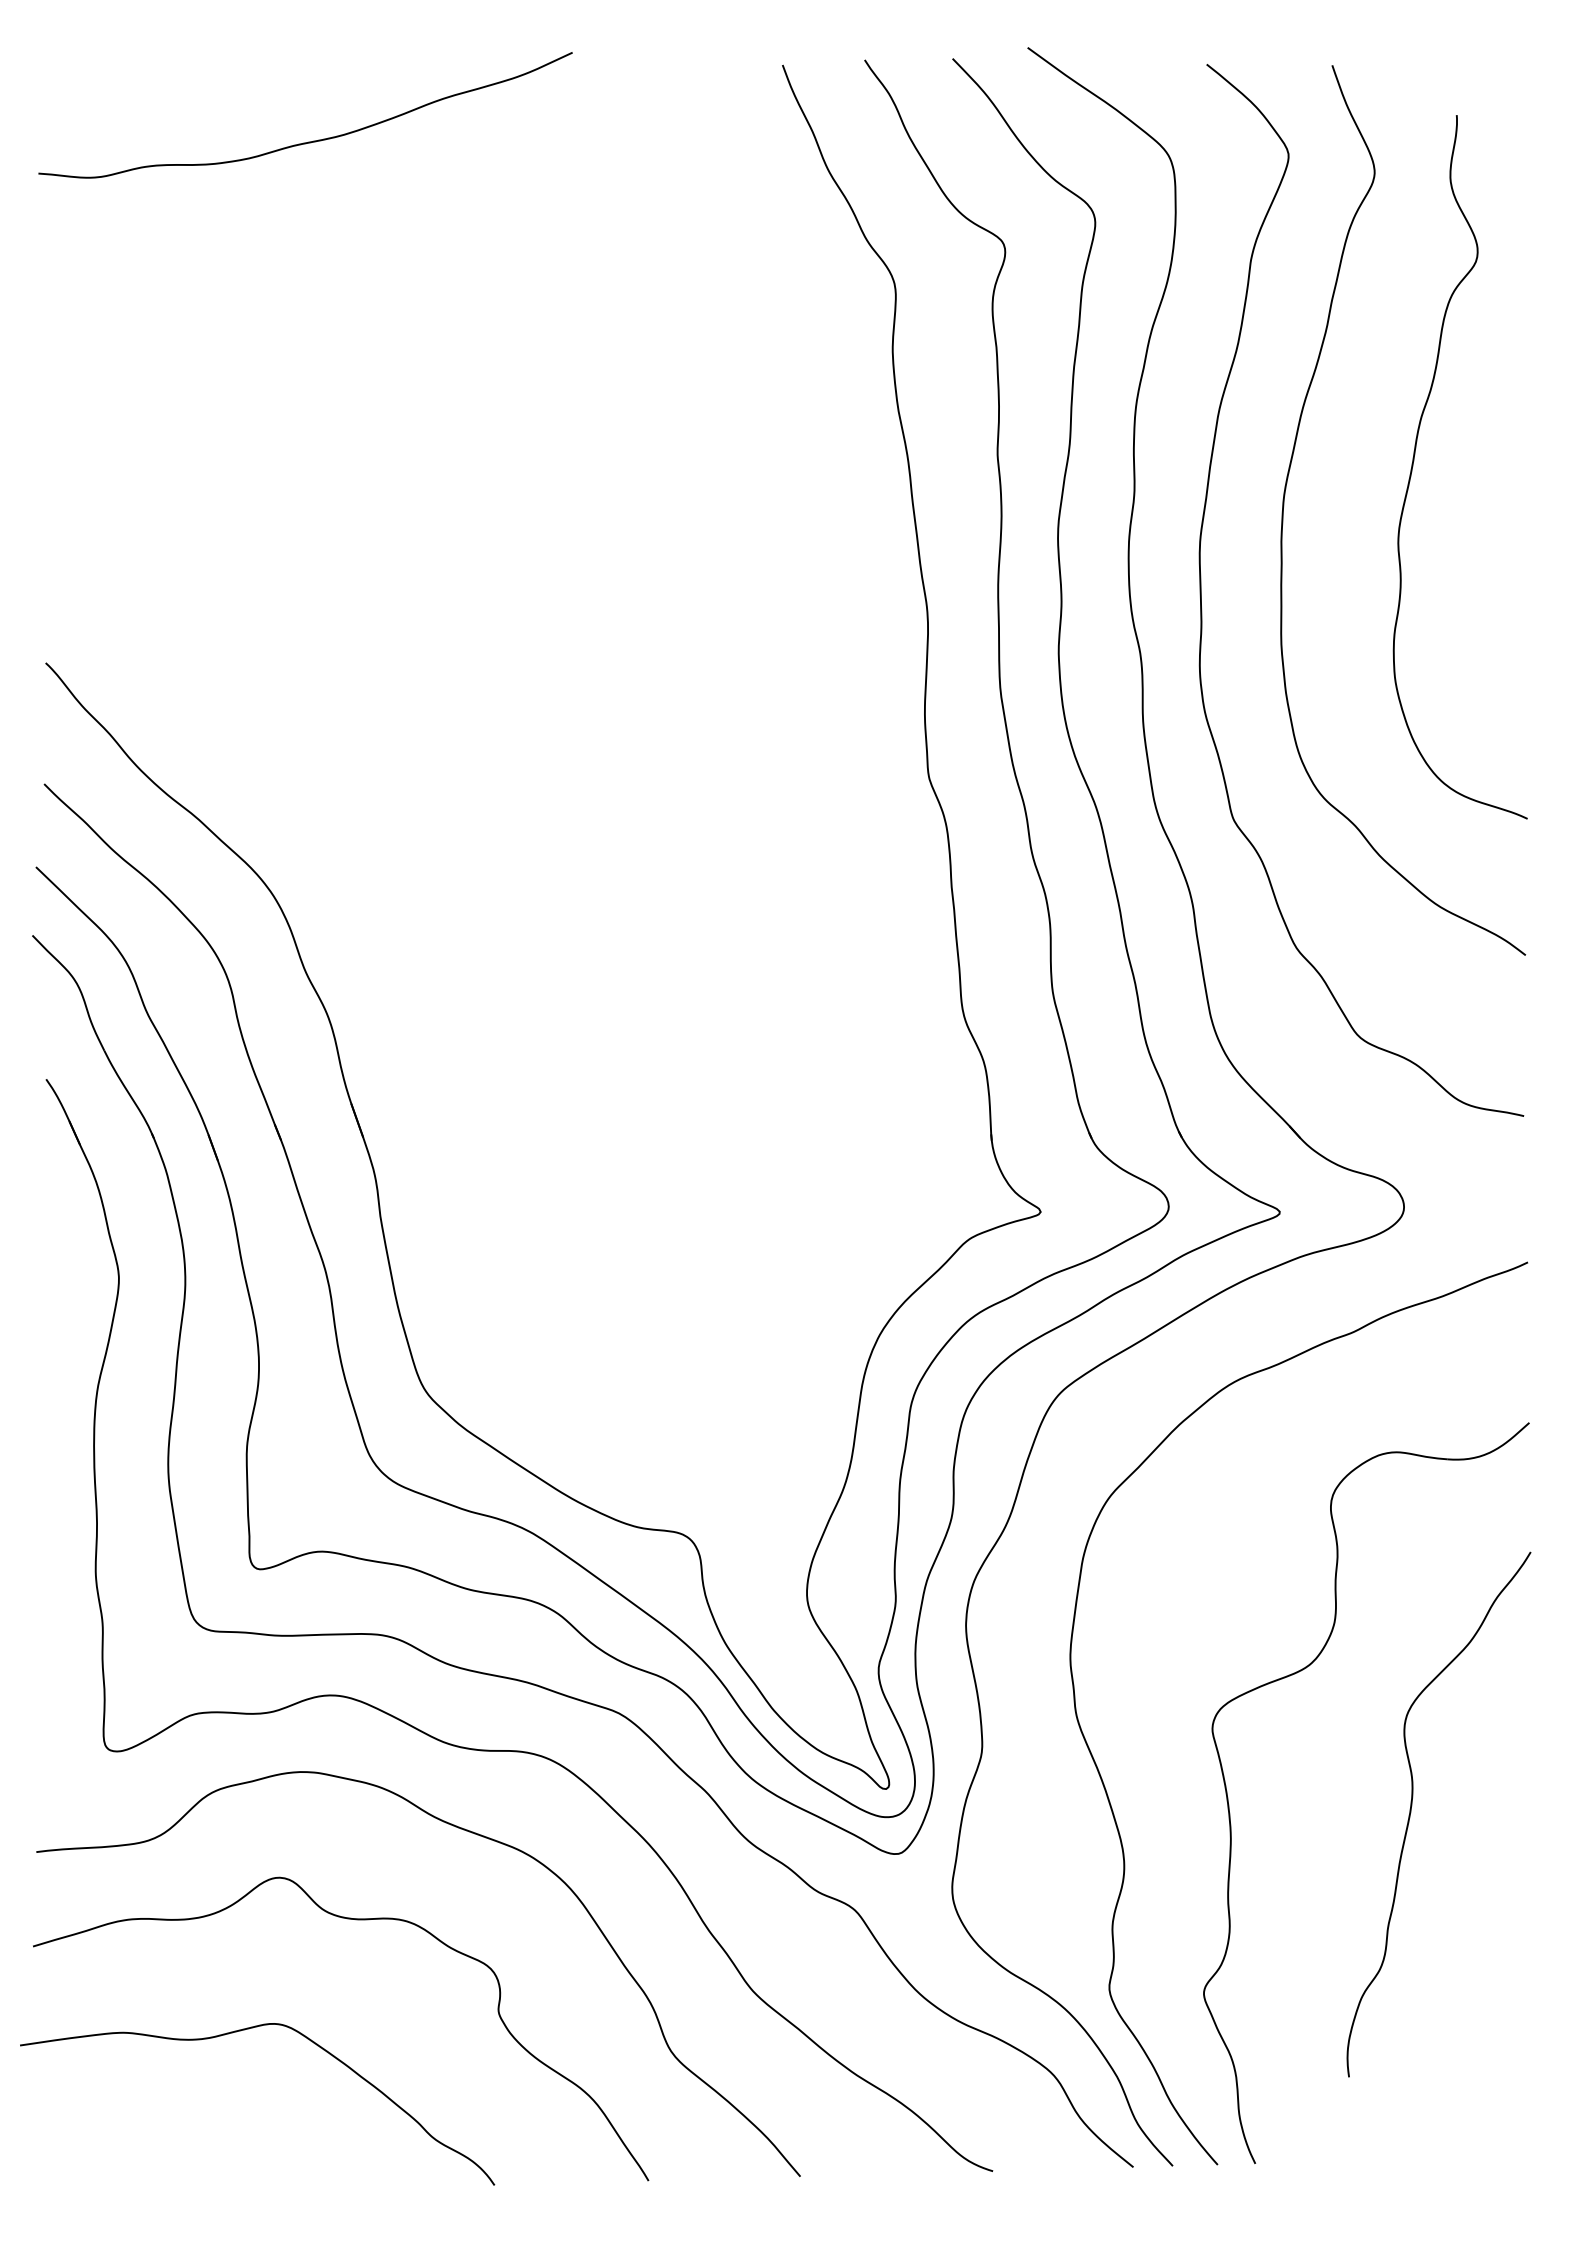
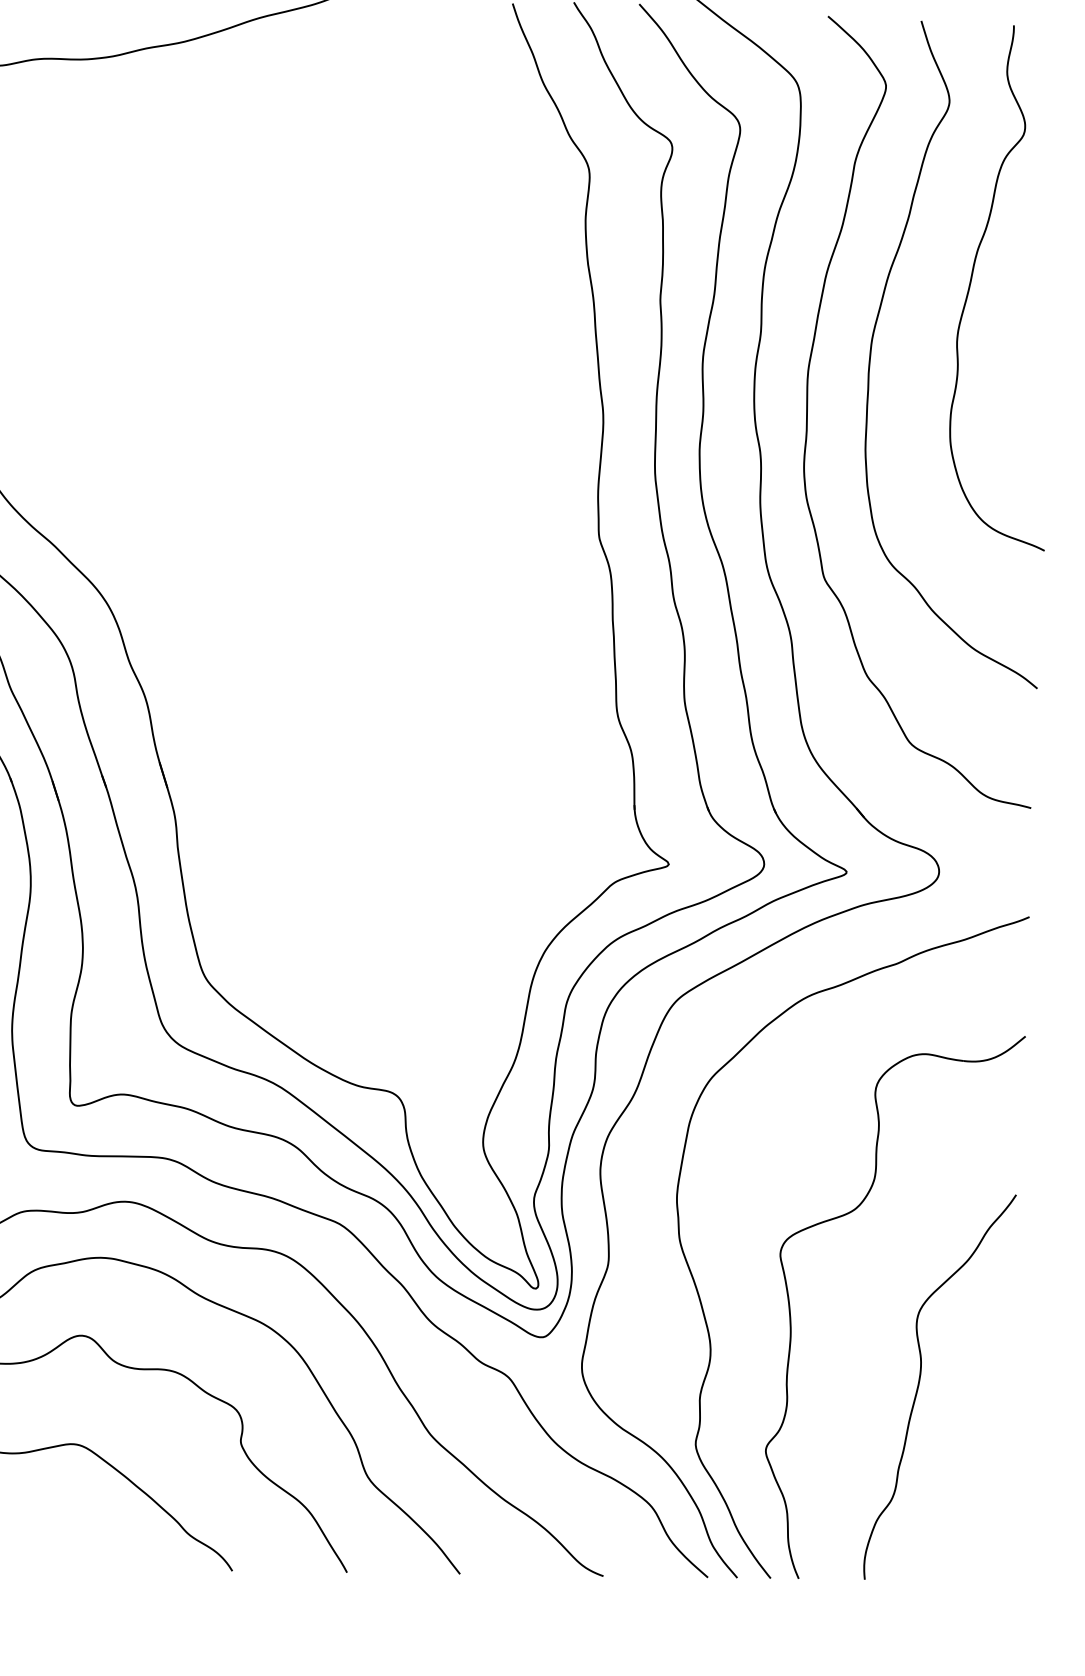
curve: (1414, 461) -> (971, 281), moved
curve: (1411, 1812) -> (919, 1384), moved

